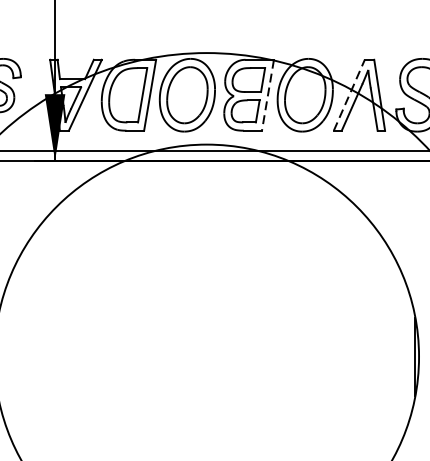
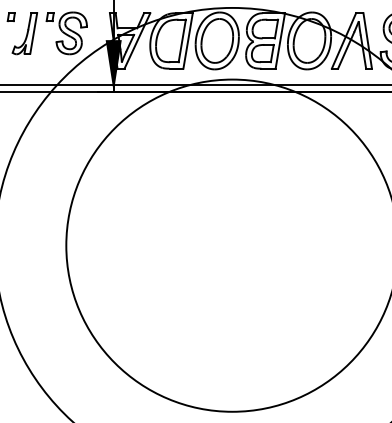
line: (349, 94) -> (344, 40), dashed -> solid
line: (268, 95) -> (280, 41), dashed -> solid

